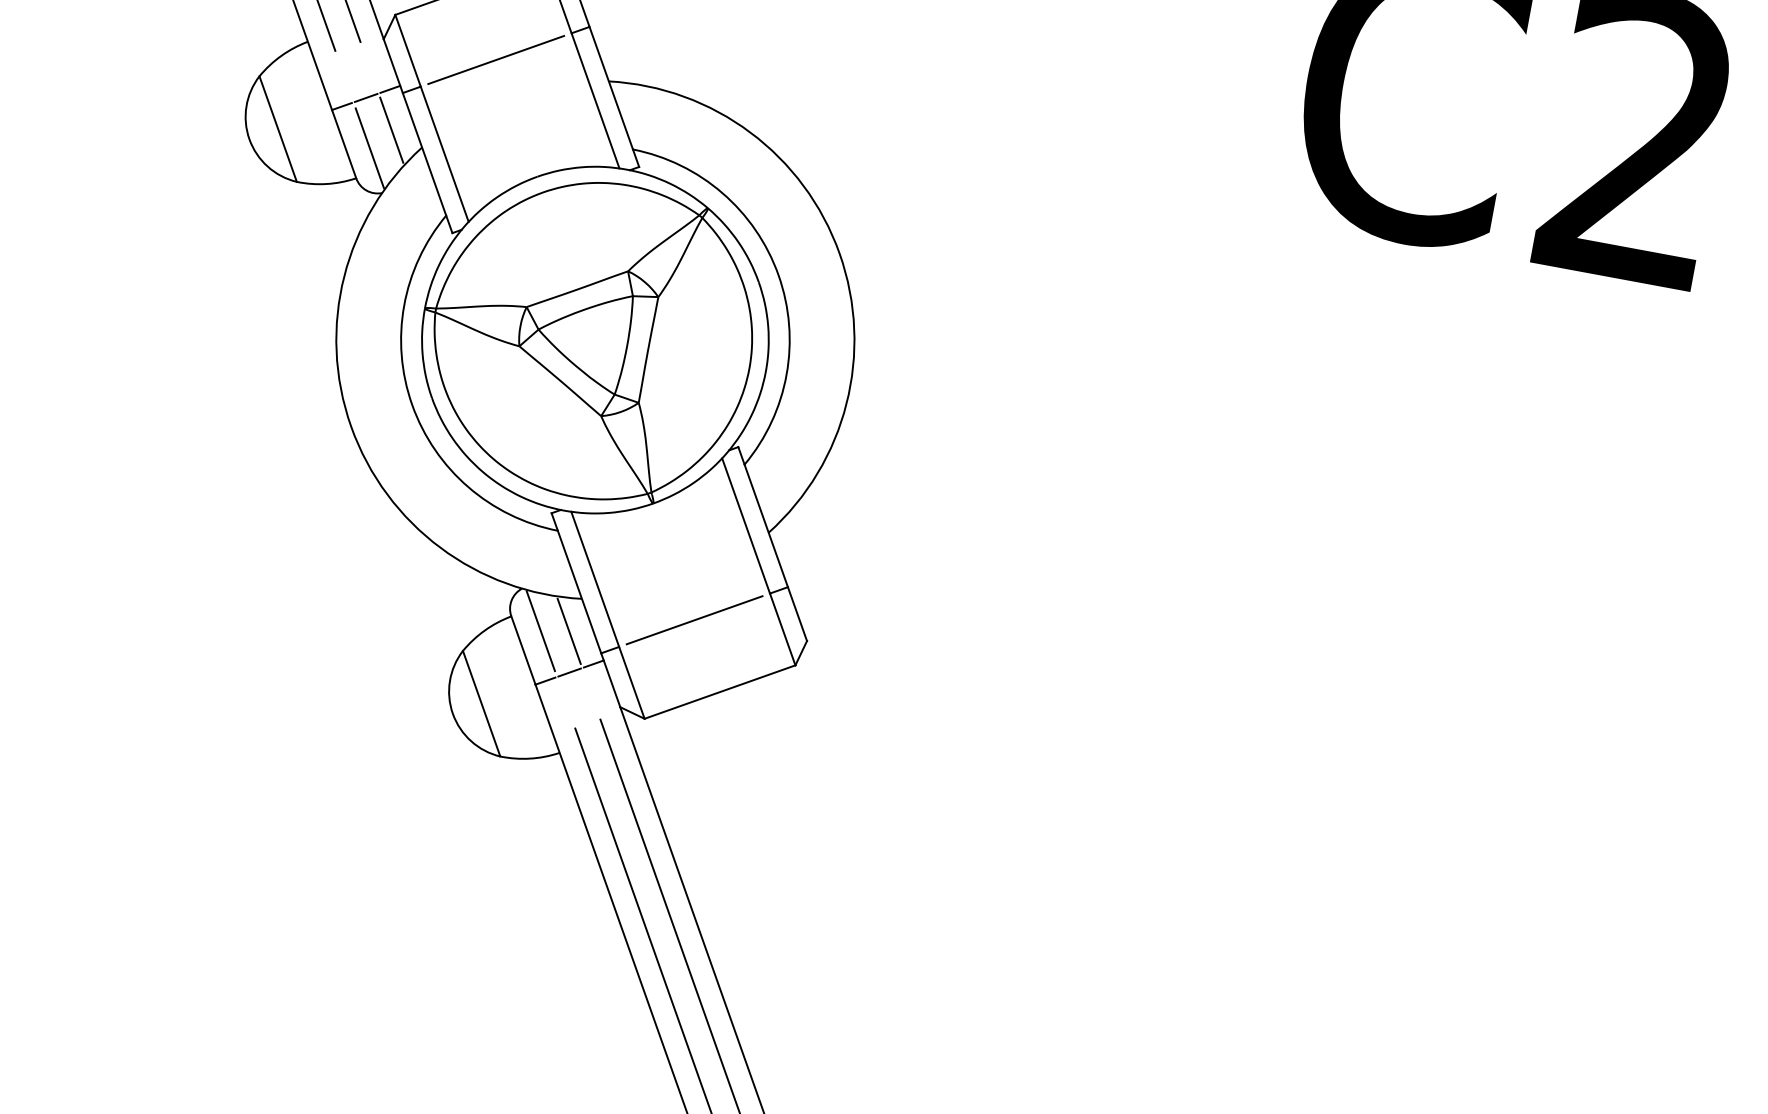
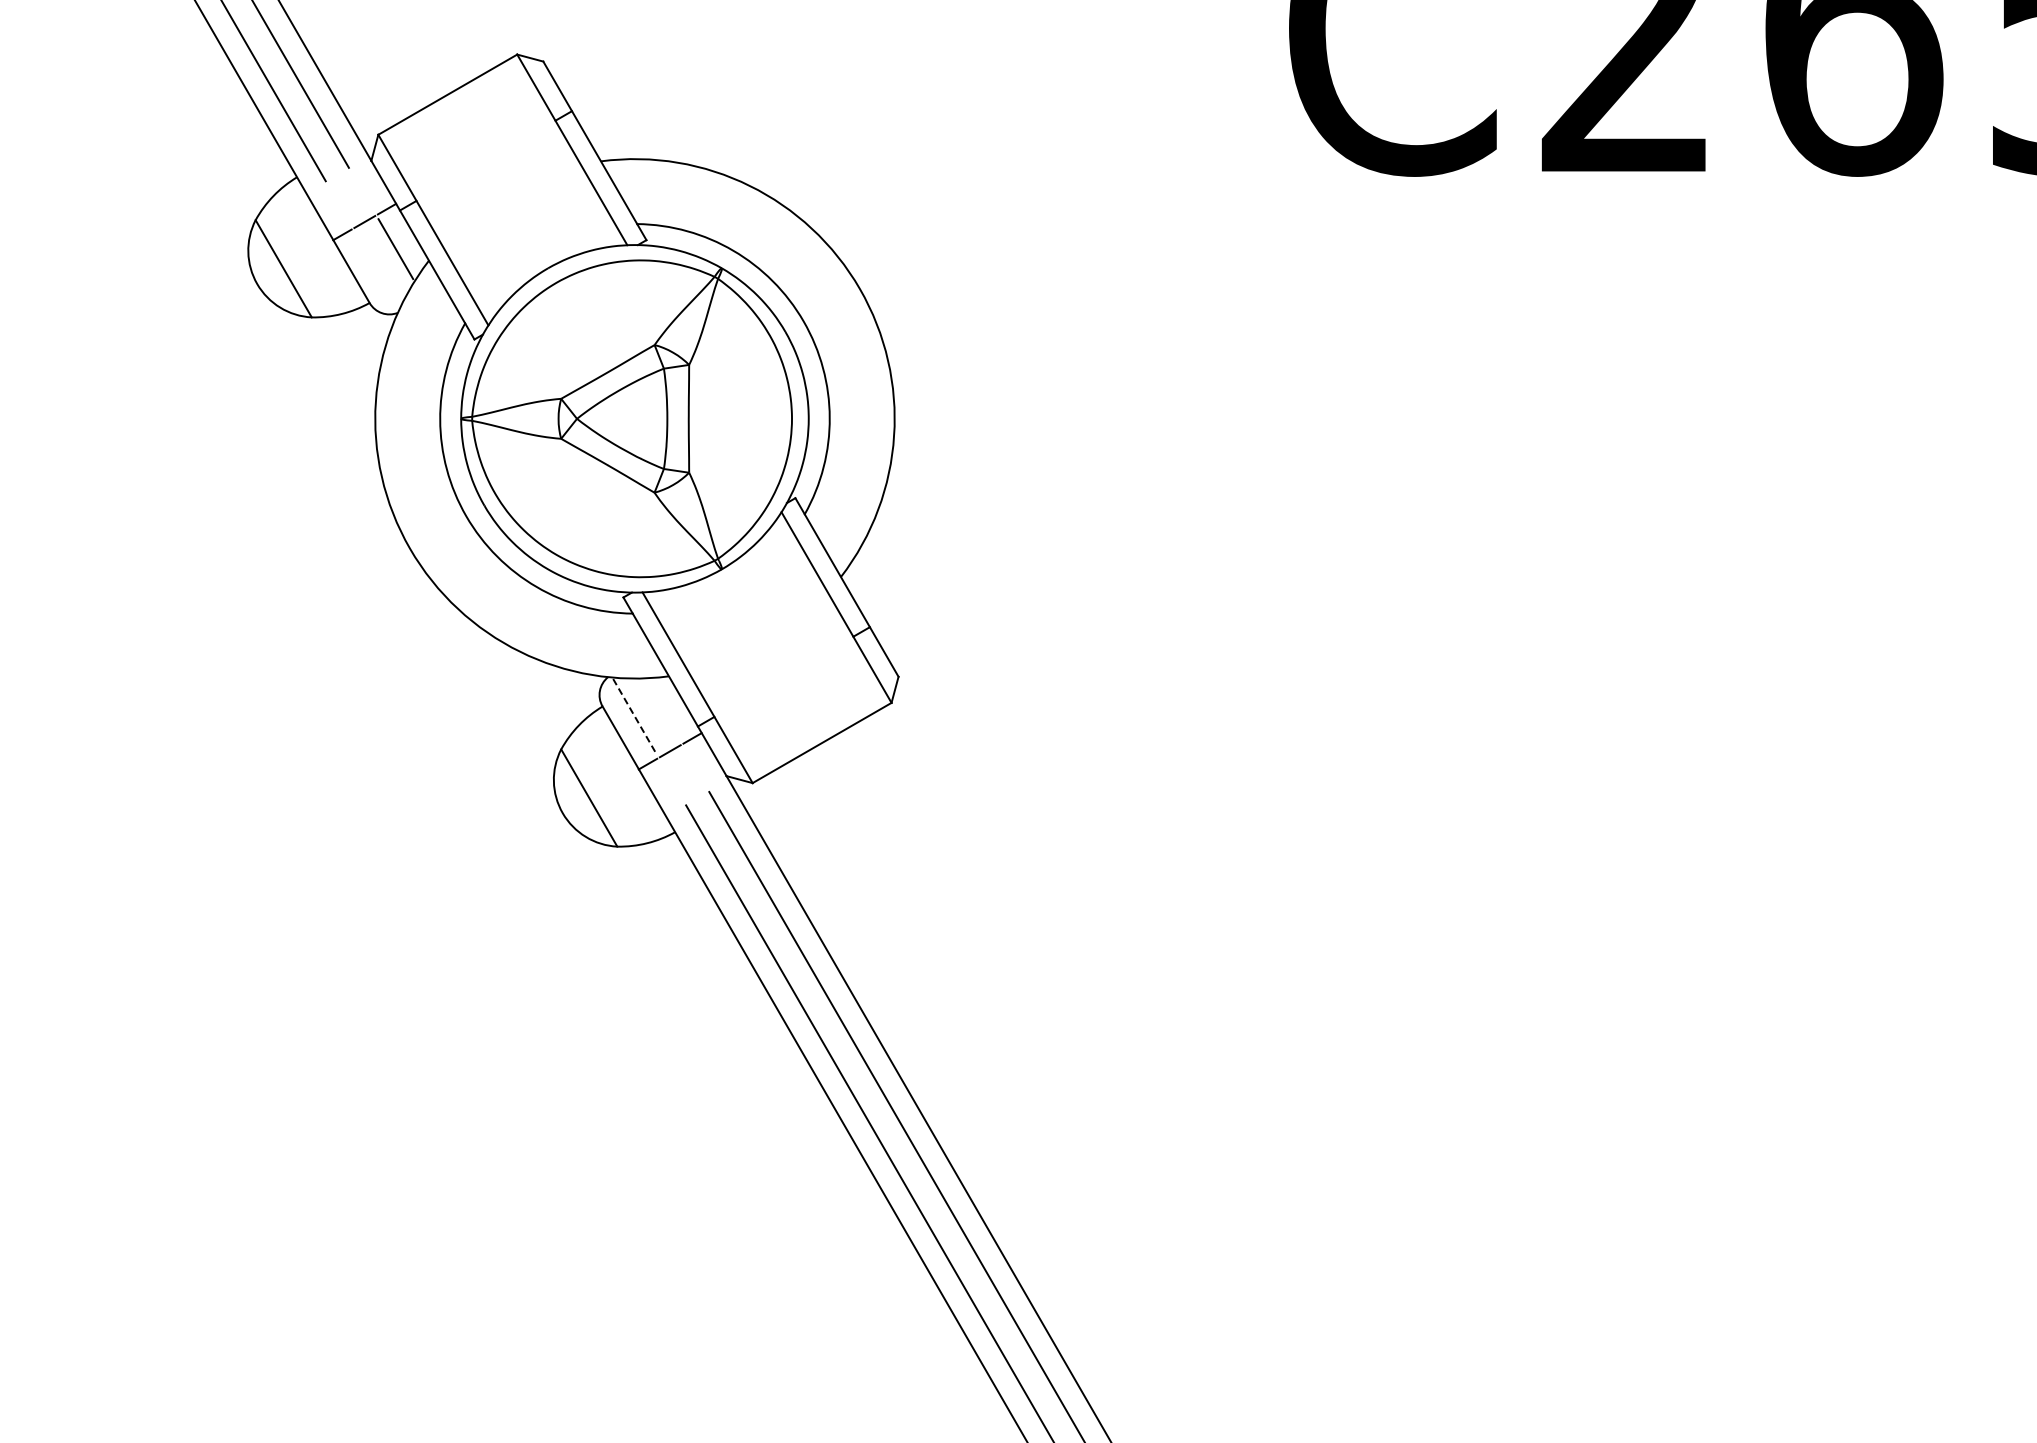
line: (495, 59) -> (485, 160), removed
line: (369, 147) -> (377, 270), removed
line: (694, 619) -> (783, 676), removed
line: (540, 631) -> (634, 716), solid -> dashed
line: (569, 631) -> (662, 710), removed

